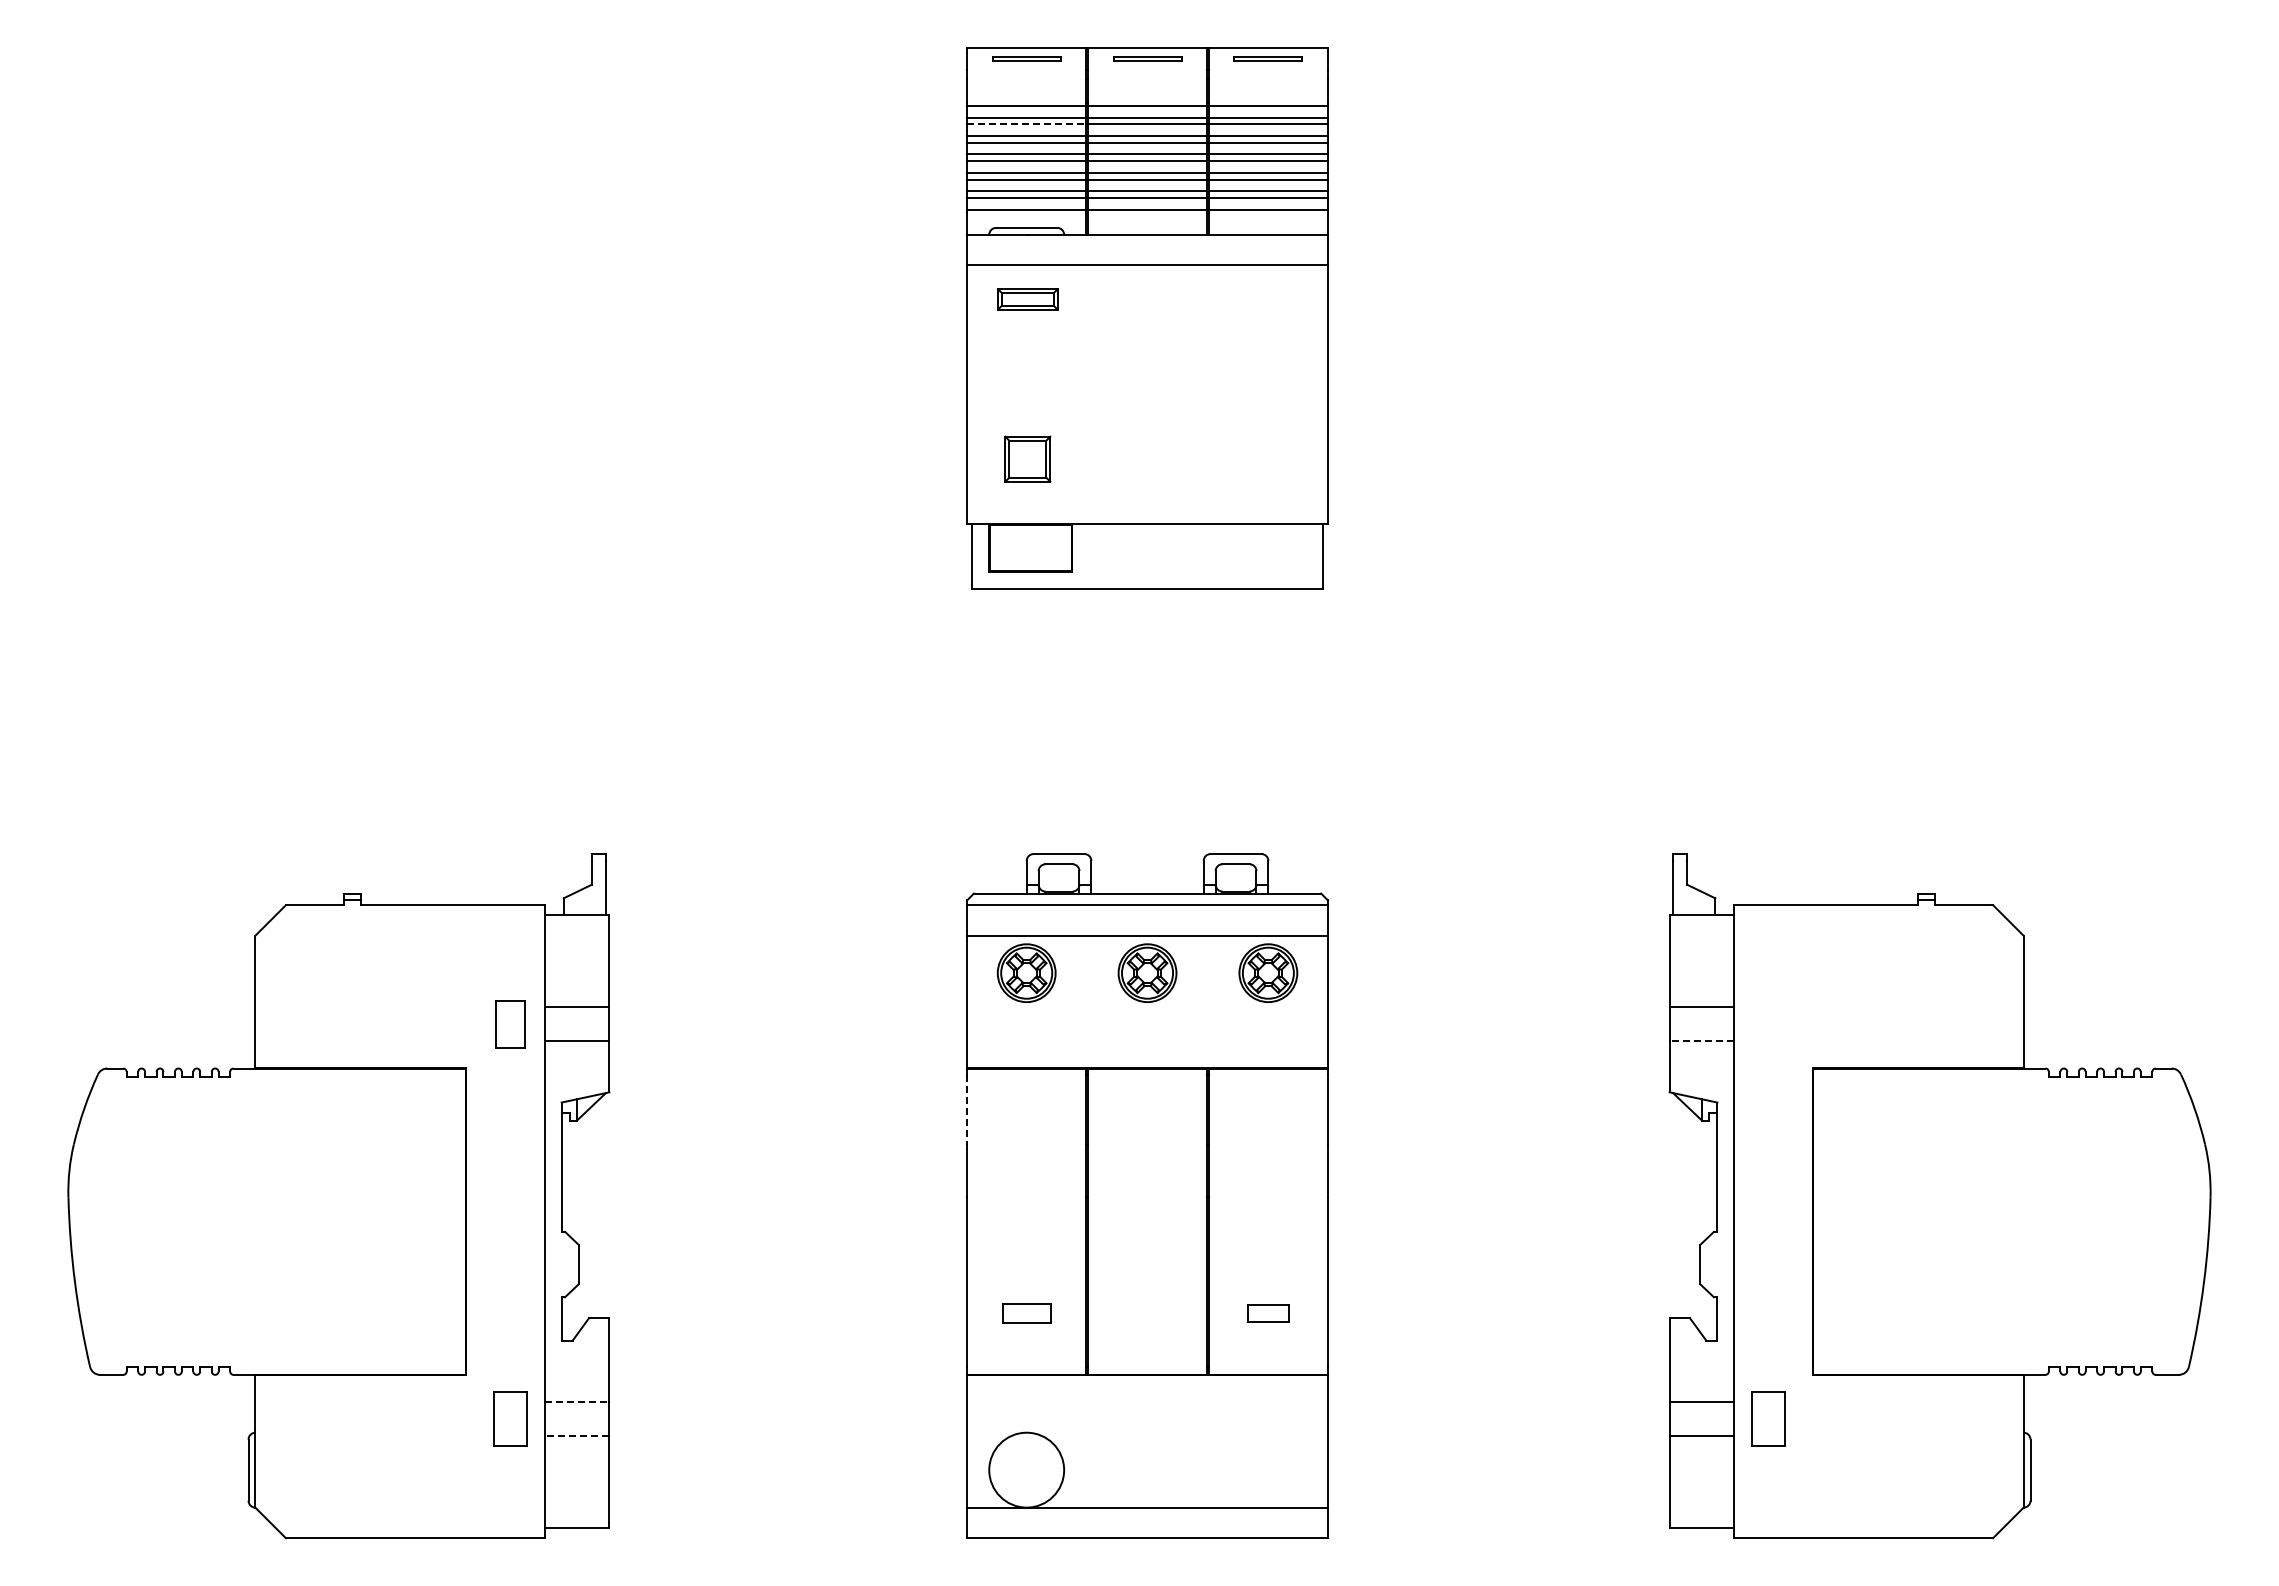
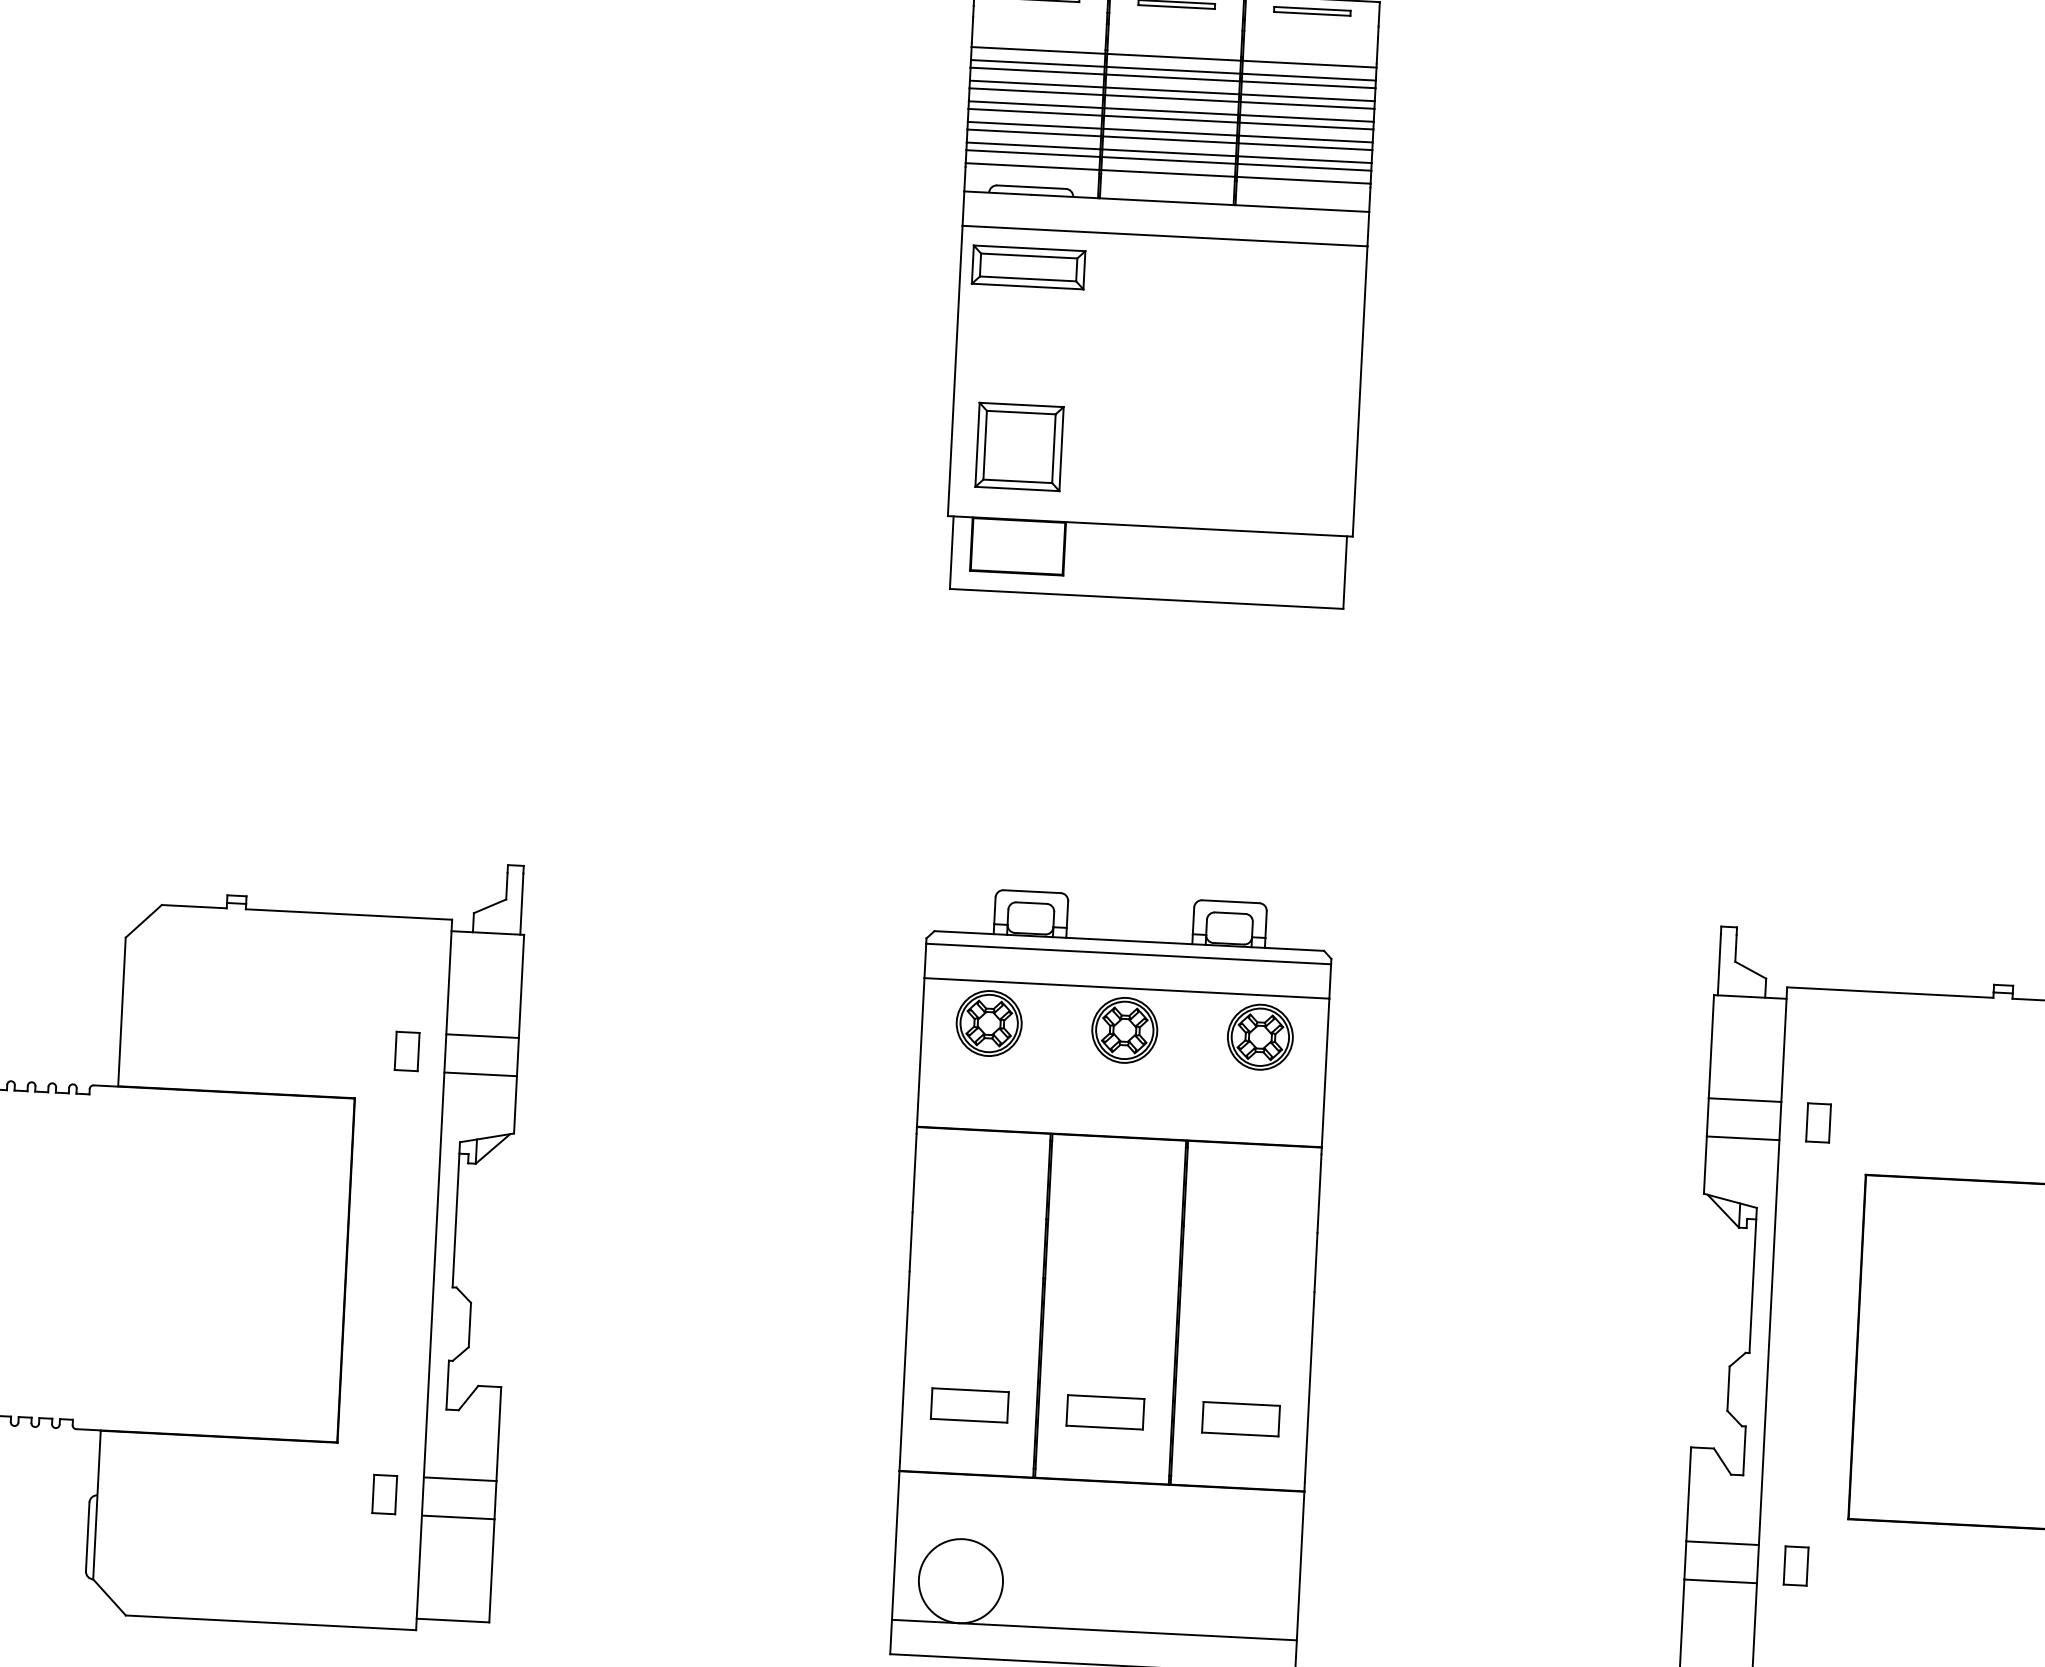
line: (1026, 124) -> (1037, 71), dashed -> solid
part: (1027, 299) -> (1028, 267), size x1.67
part: (1027, 458) -> (1019, 445), size x1.67
part: (510, 1023) -> (407, 1050), size x0.71
part: (1768, 1023) -> (1818, 1122), added
line: (1701, 1041) -> (1742, 1138), dashed -> solid
line: (967, 1110) -> (914, 1174), dashed -> solid
part: (1026, 1313) -> (969, 1405), size x1.43
part: (1147, 1313) -> (1105, 1412), added
part: (1267, 1313) -> (1240, 1419), size x1.67
line: (577, 1402) -> (460, 1479), dashed -> solid
part: (510, 1418) -> (384, 1493), size x0.62
part: (1768, 1418) -> (1796, 1565), size x0.62
line: (576, 1436) -> (457, 1517), dashed -> solid

